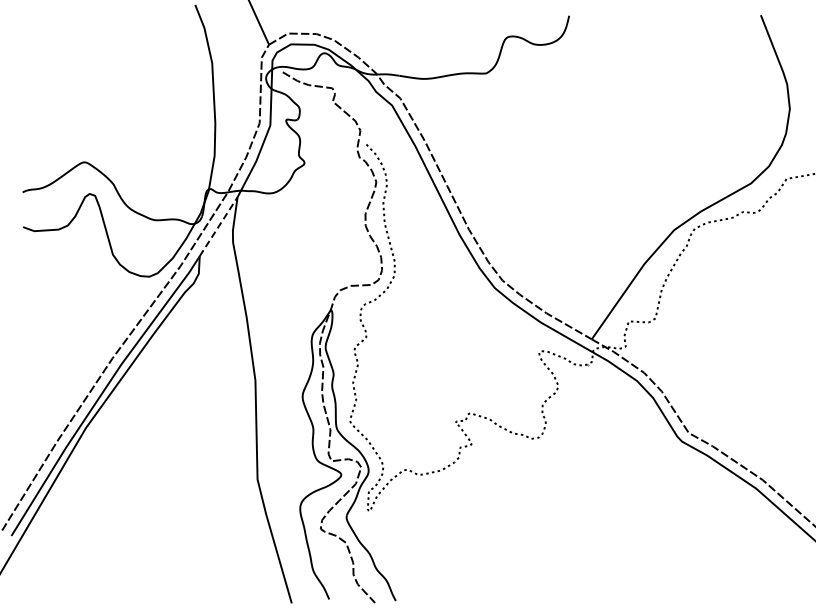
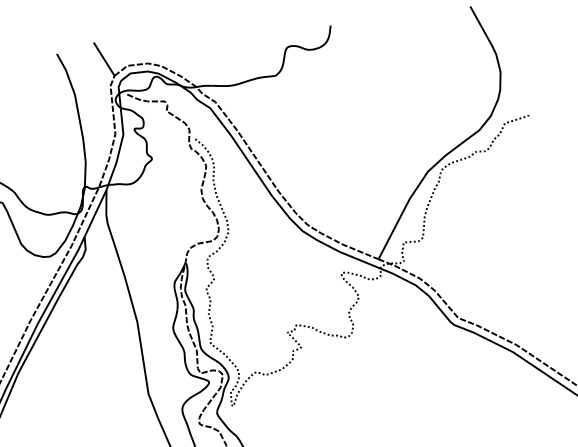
line: (218, 226) -> (95, 213), dashed -> solid

